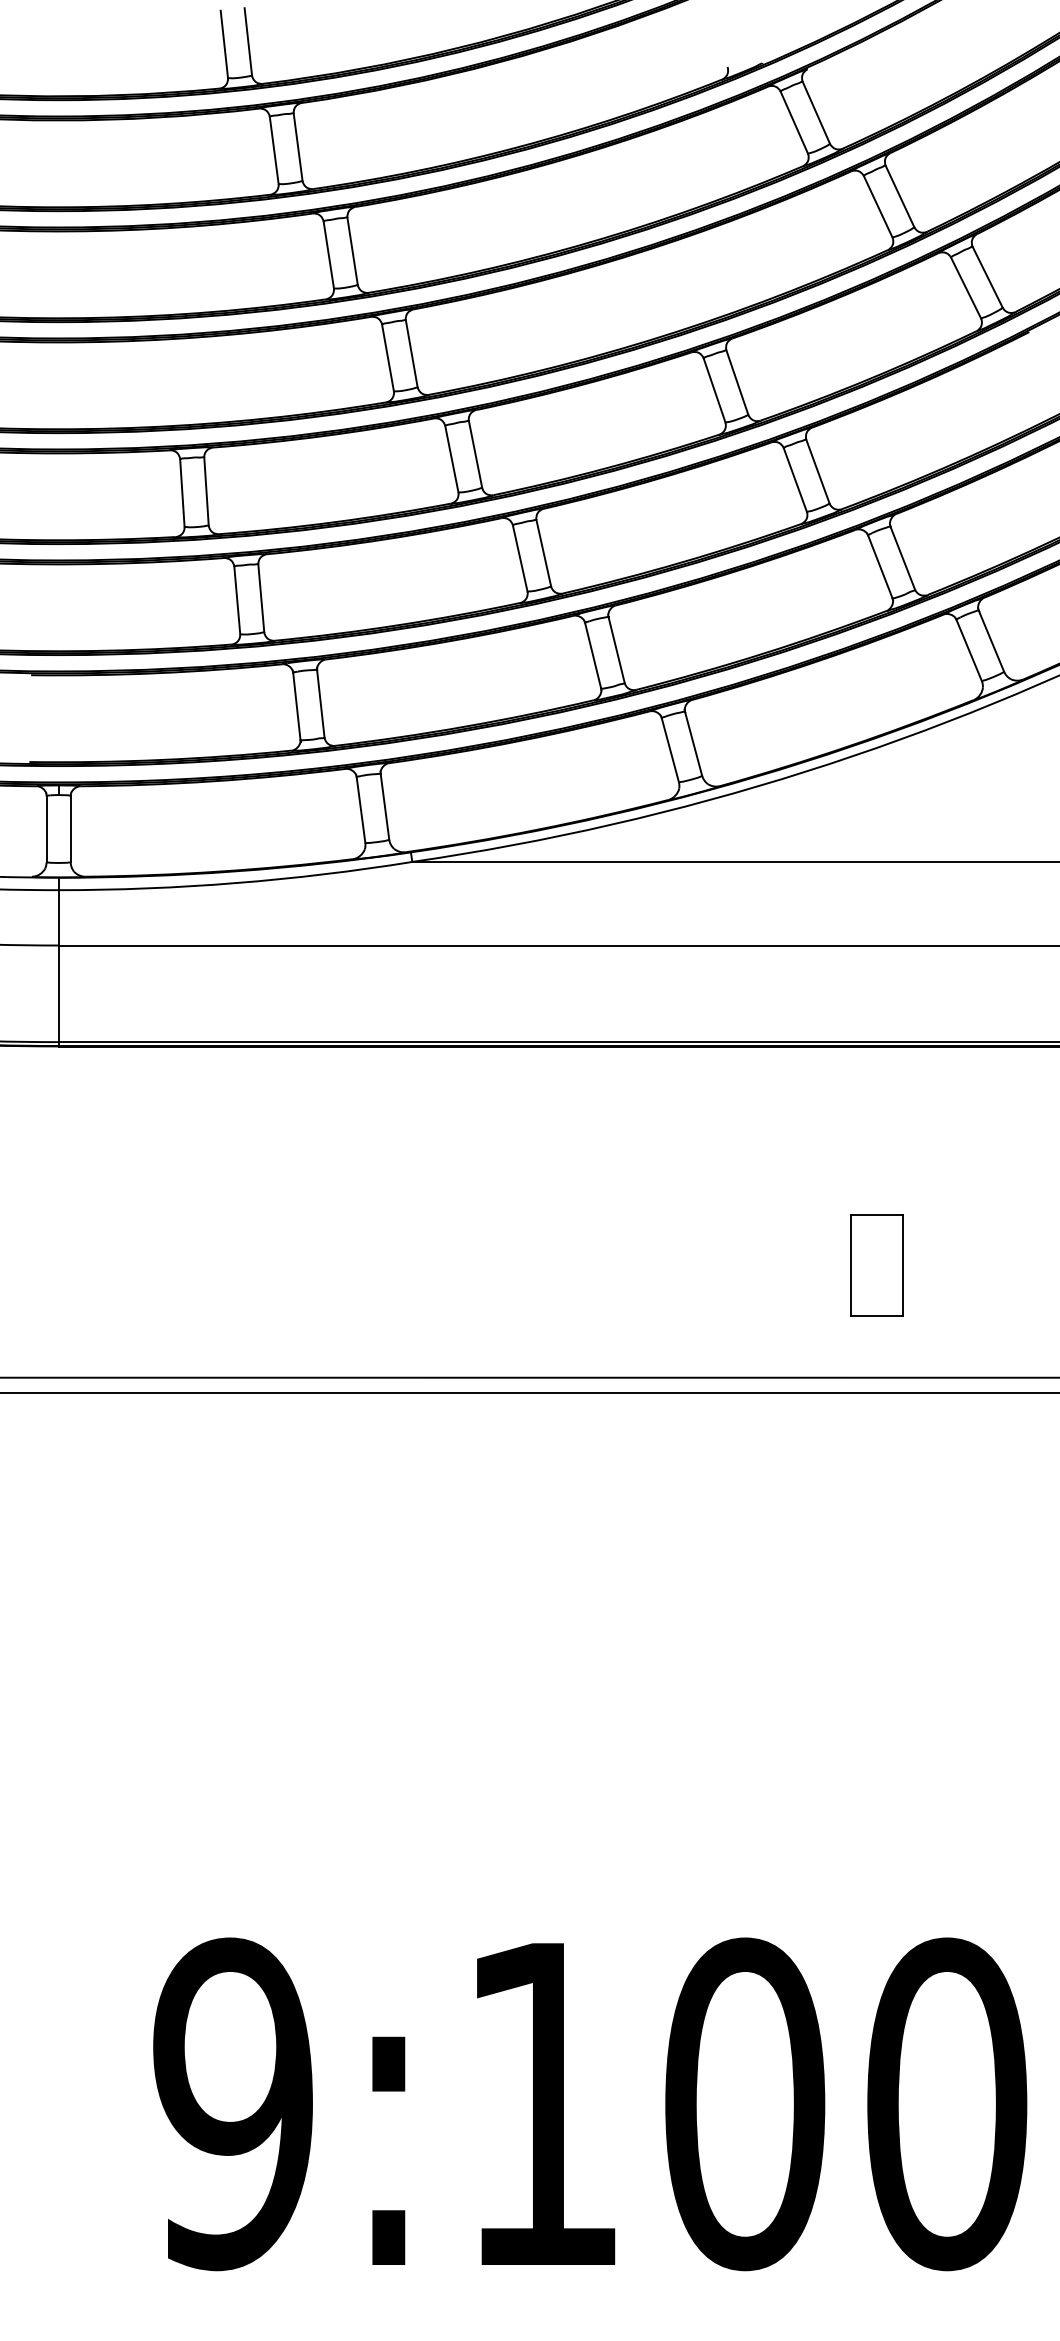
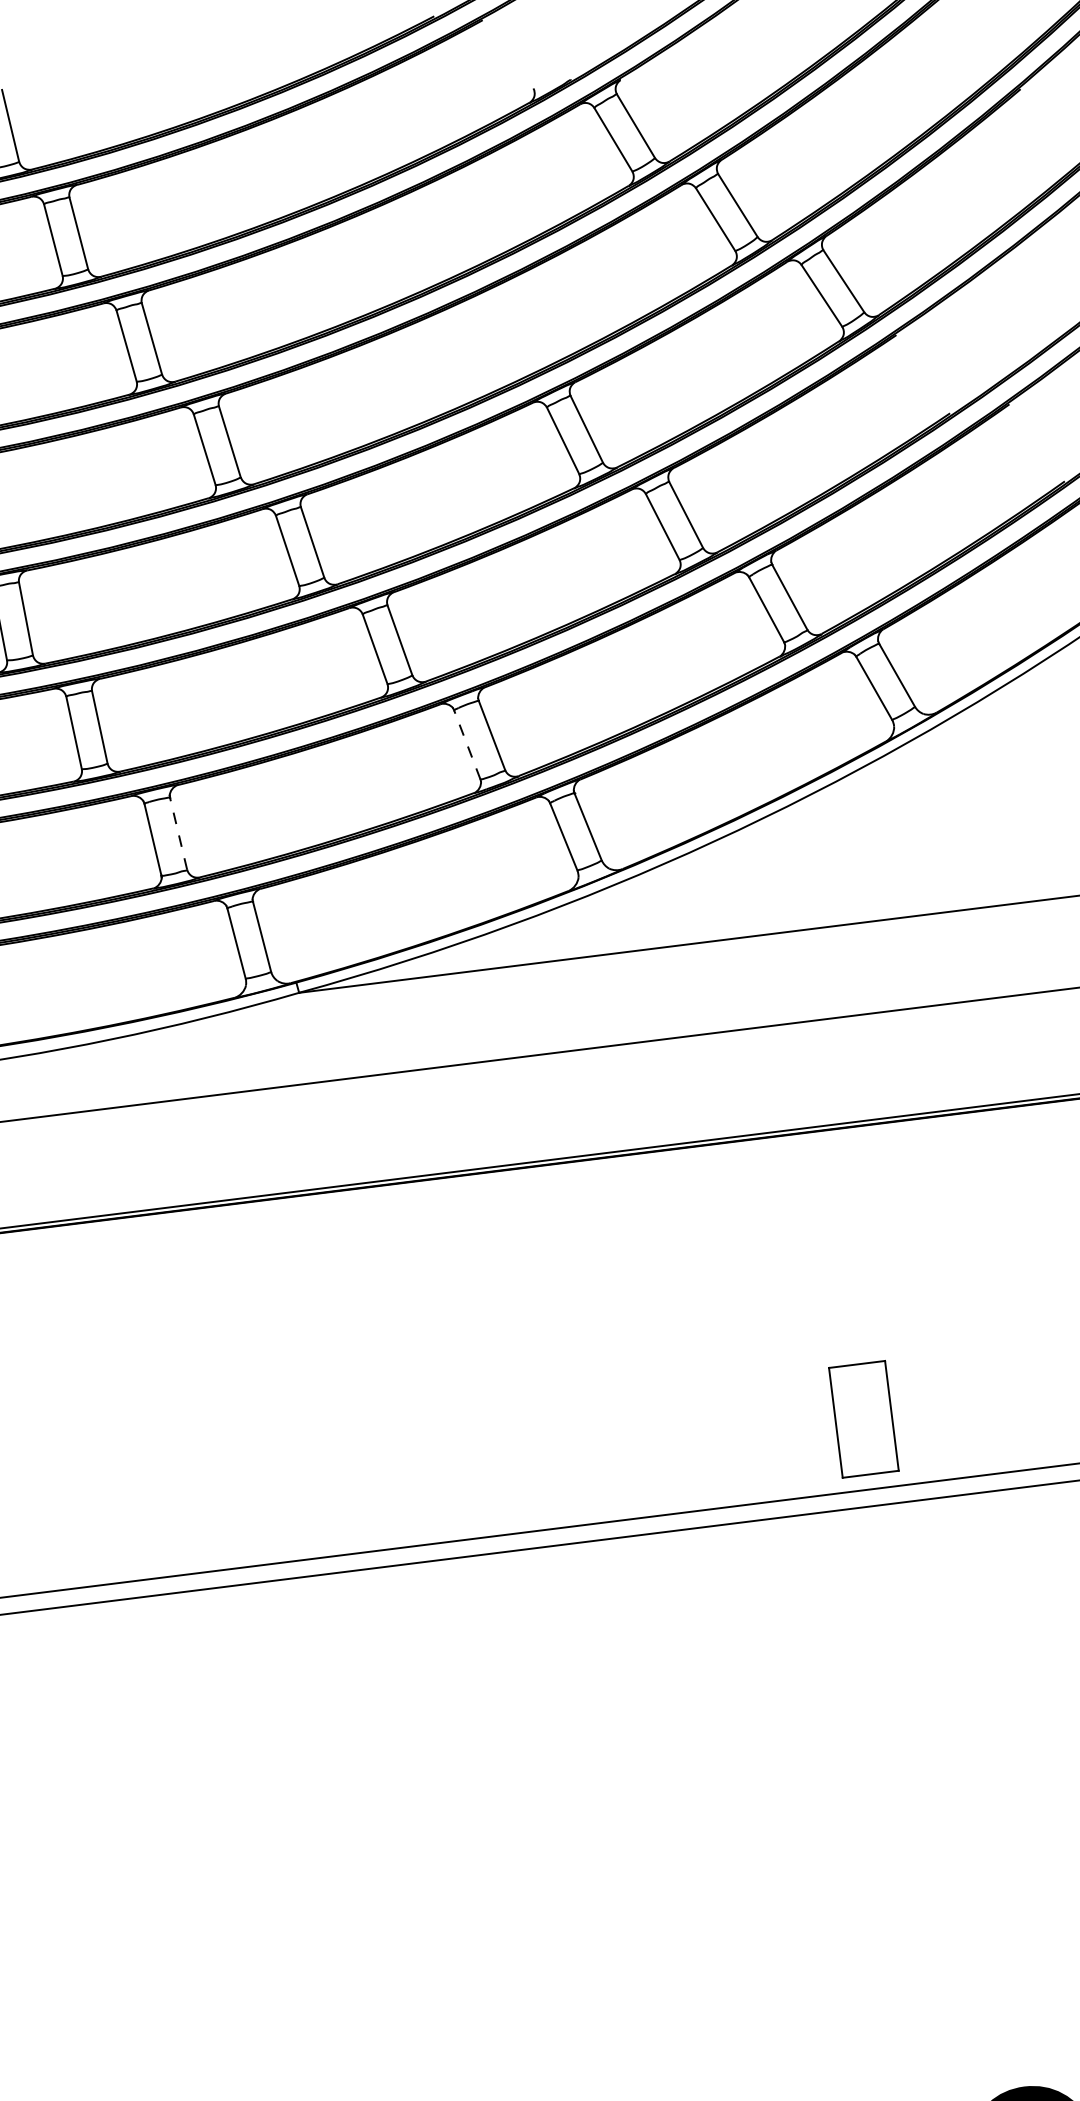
line: (593, 655) -> (467, 744), solid -> dashed
line: (320, 703) -> (178, 833), solid -> dashed
part: (876, 1265) -> (863, 1419), moved

